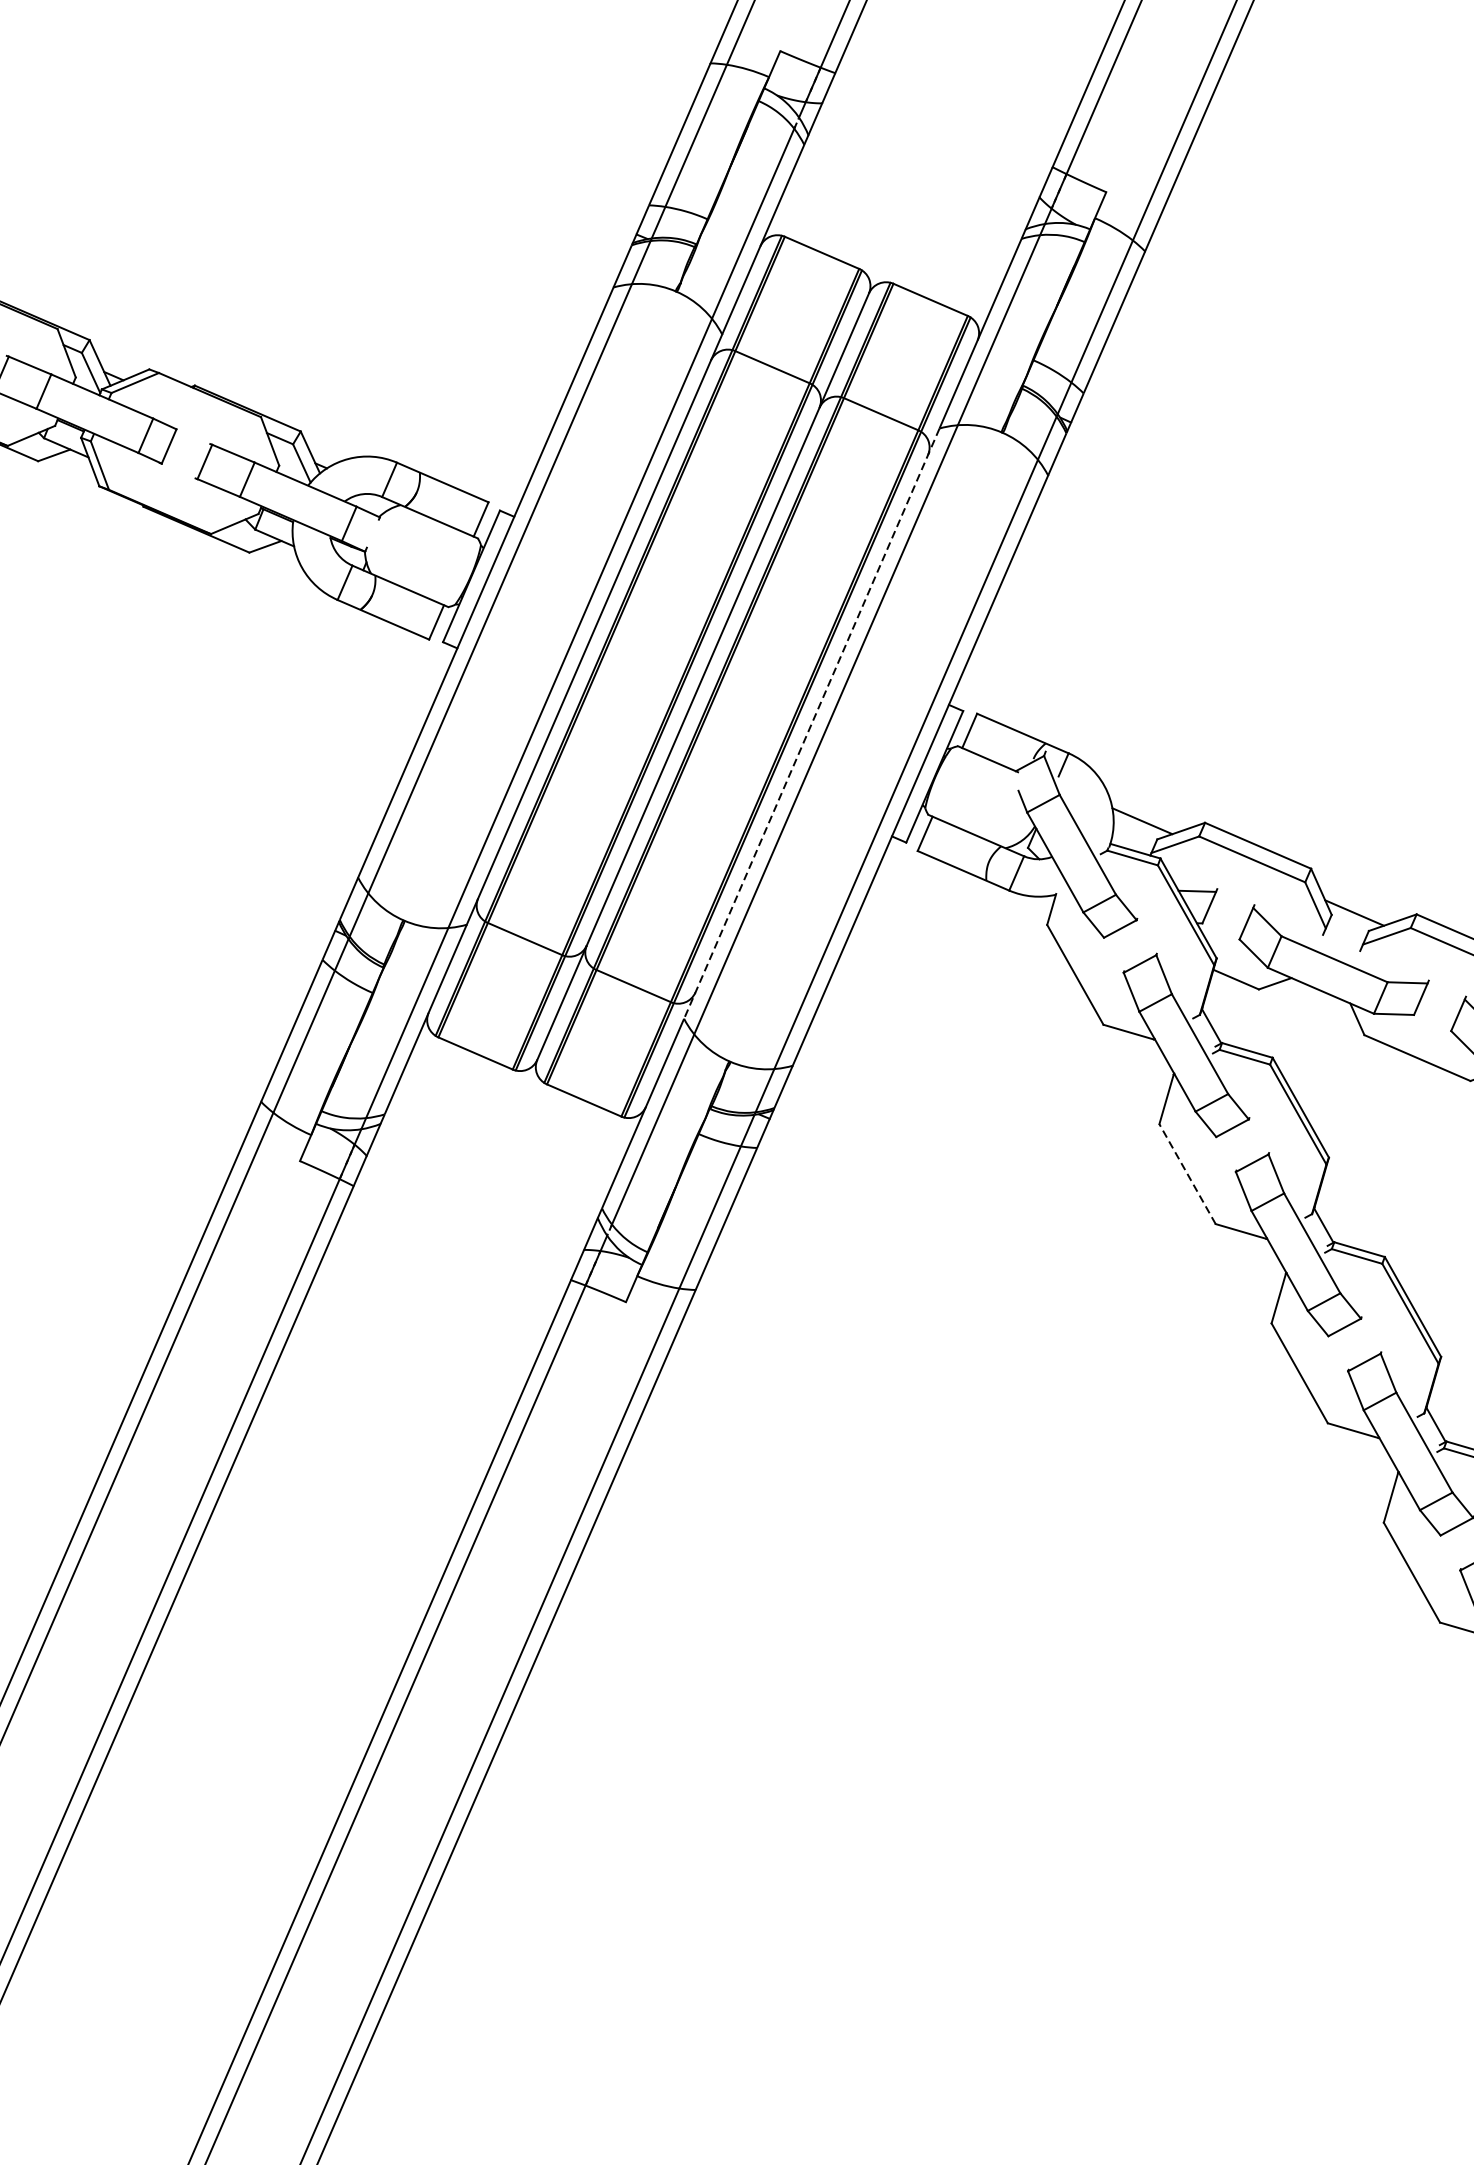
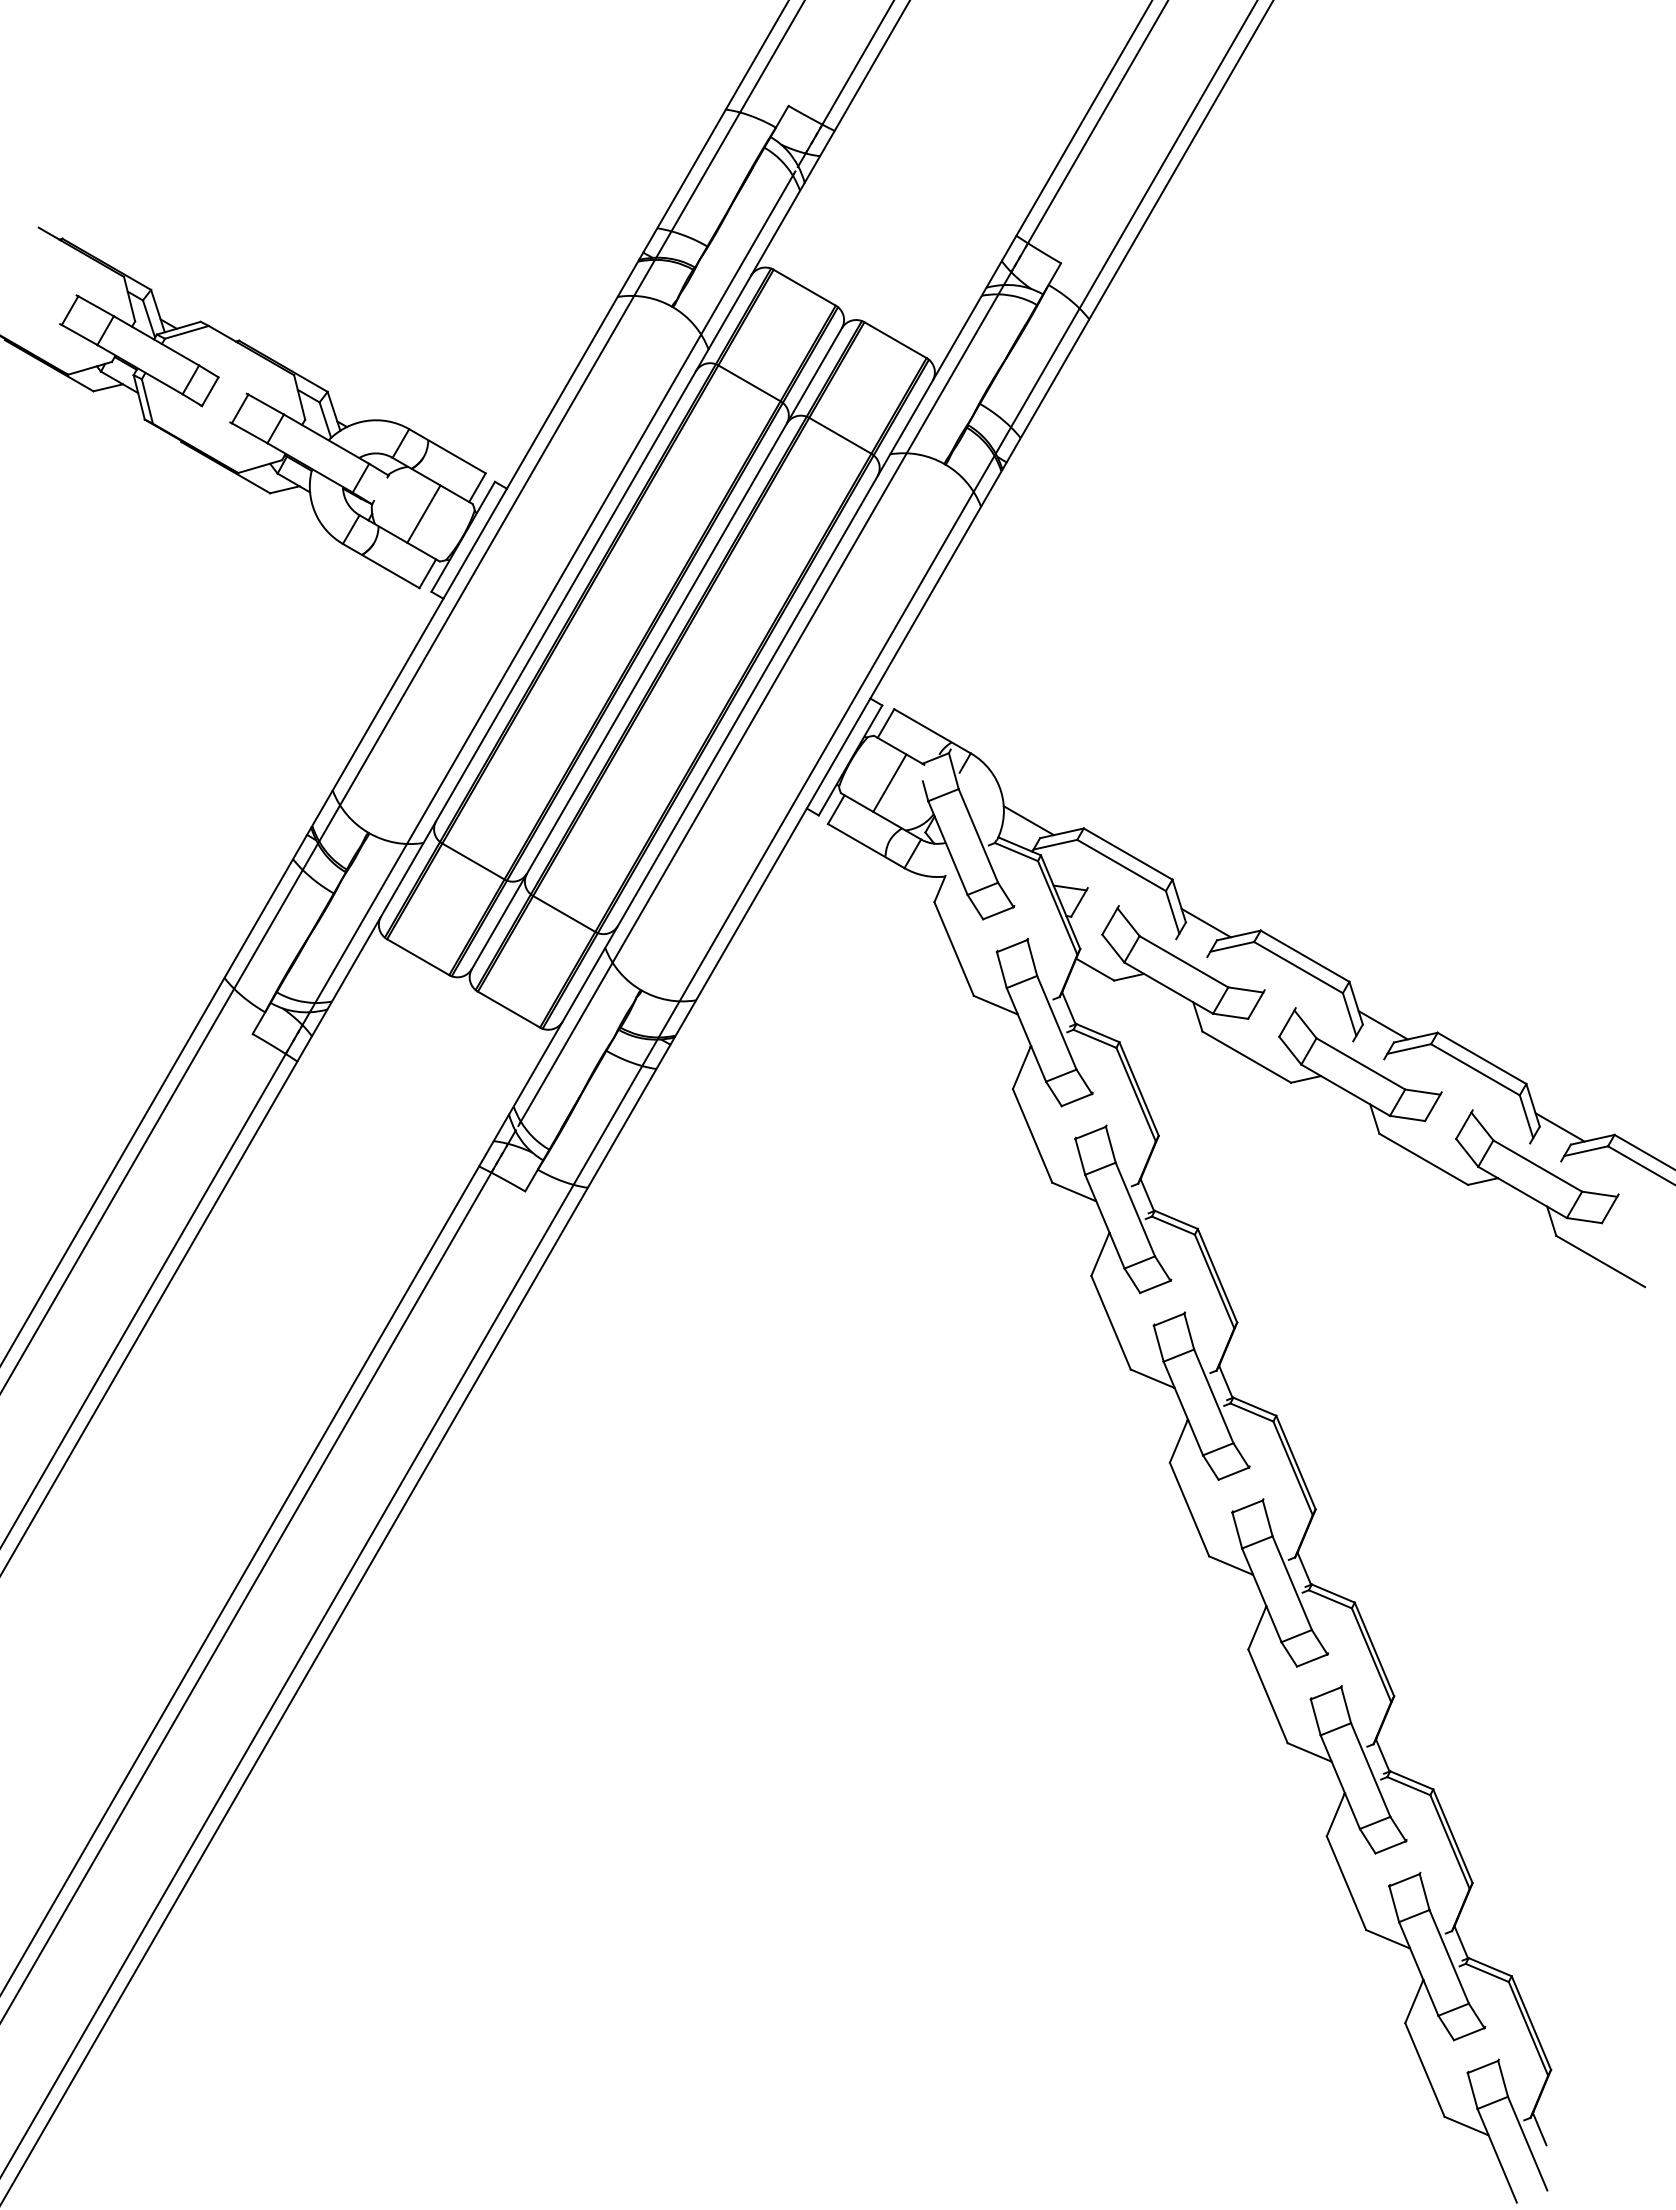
line: (423, 555) -> (423, 513), added
line: (811, 724) -> (747, 701), dashed -> solid
line: (981, 796) -> (889, 782), added
line: (1187, 1173) -> (1032, 1135), dashed -> solid

